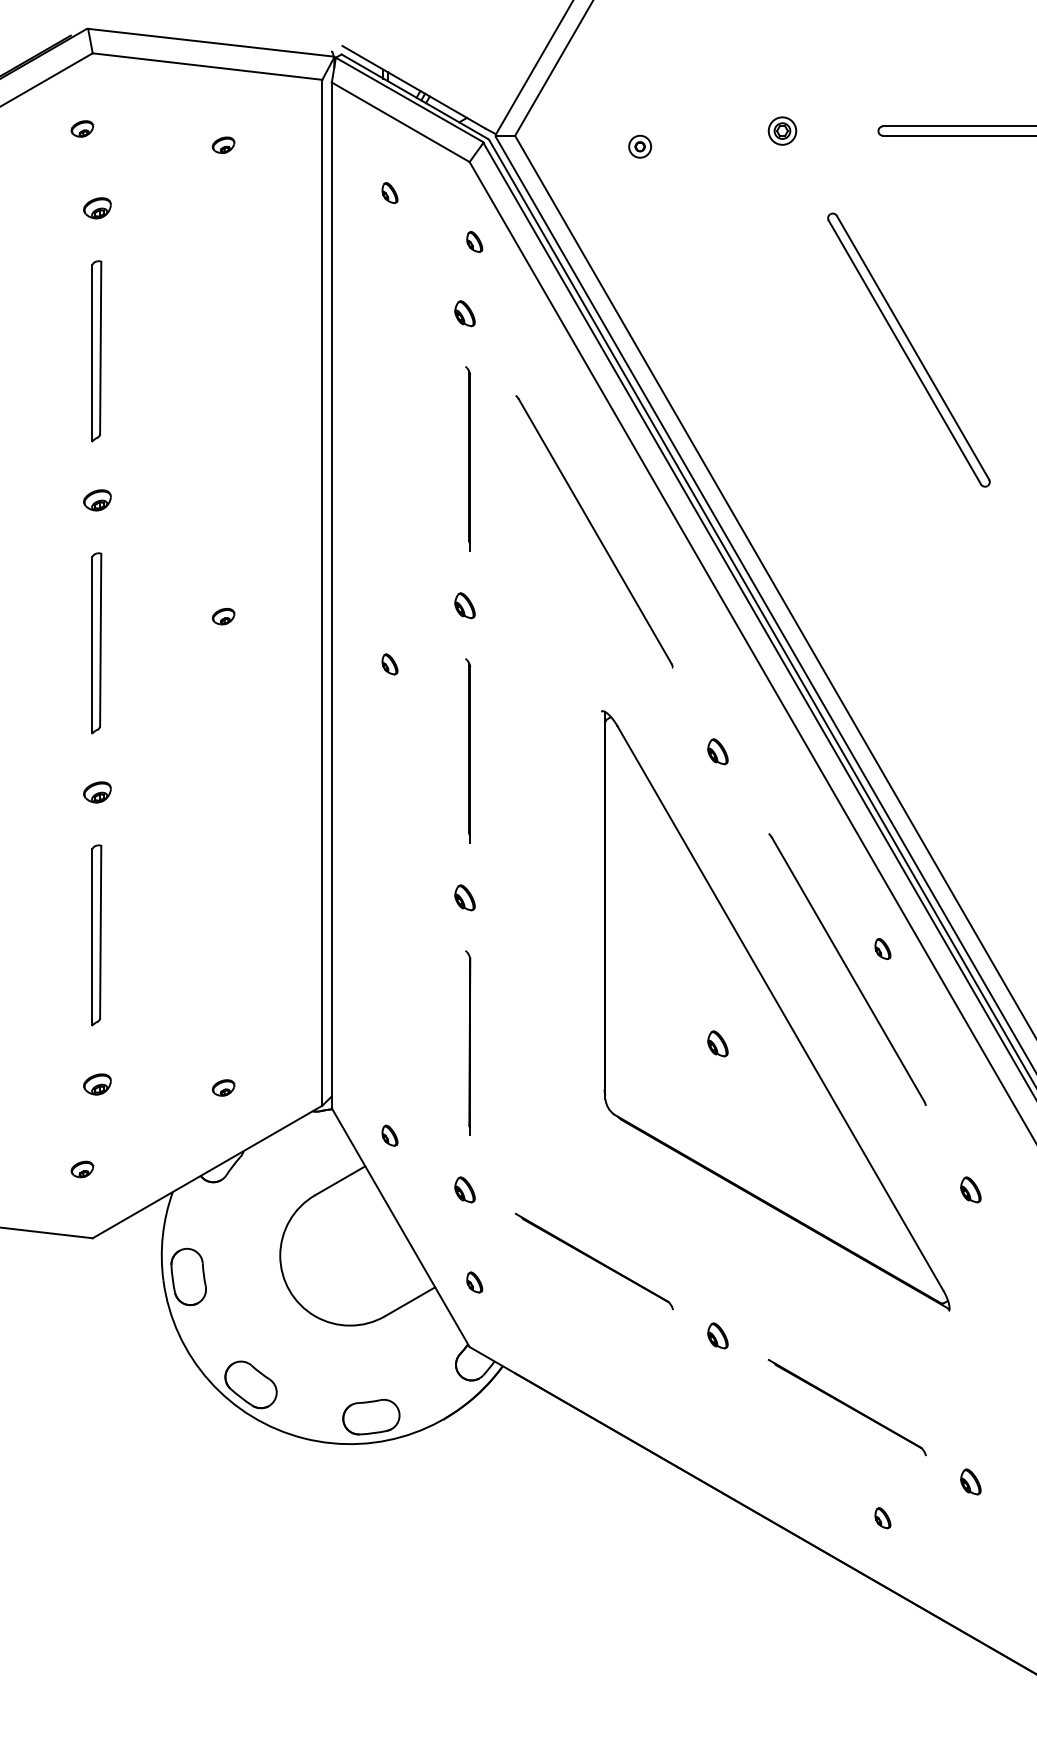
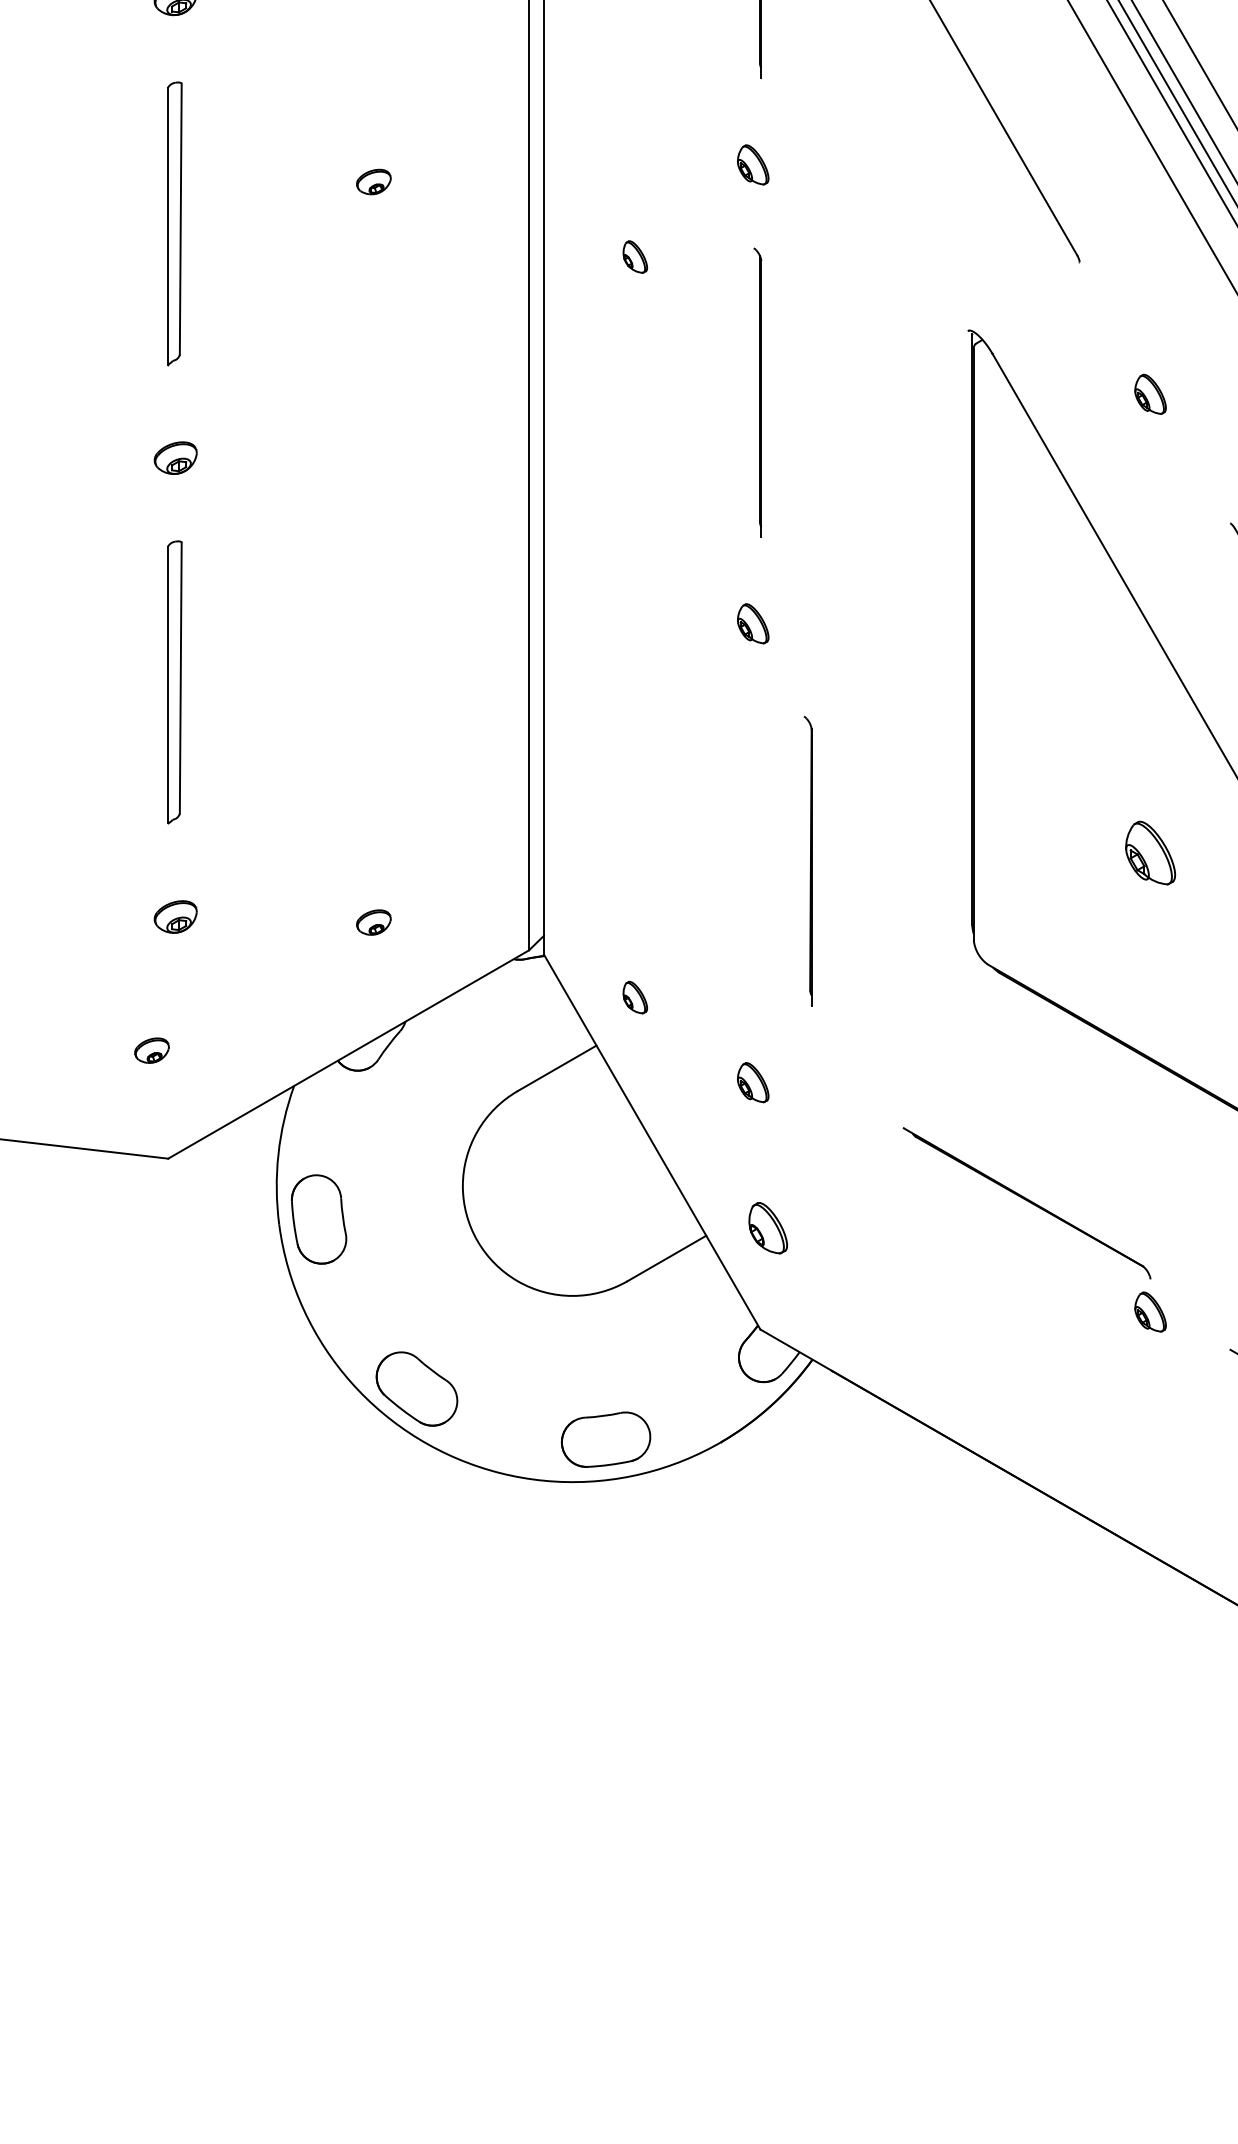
part: (468, 1042) -> (808, 860), moved
part: (717, 1043) -> (1149, 852), size x1.6
part: (593, 1260) -> (1025, 1201), moved
part: (474, 1282) -> (768, 1228), size x1.6

